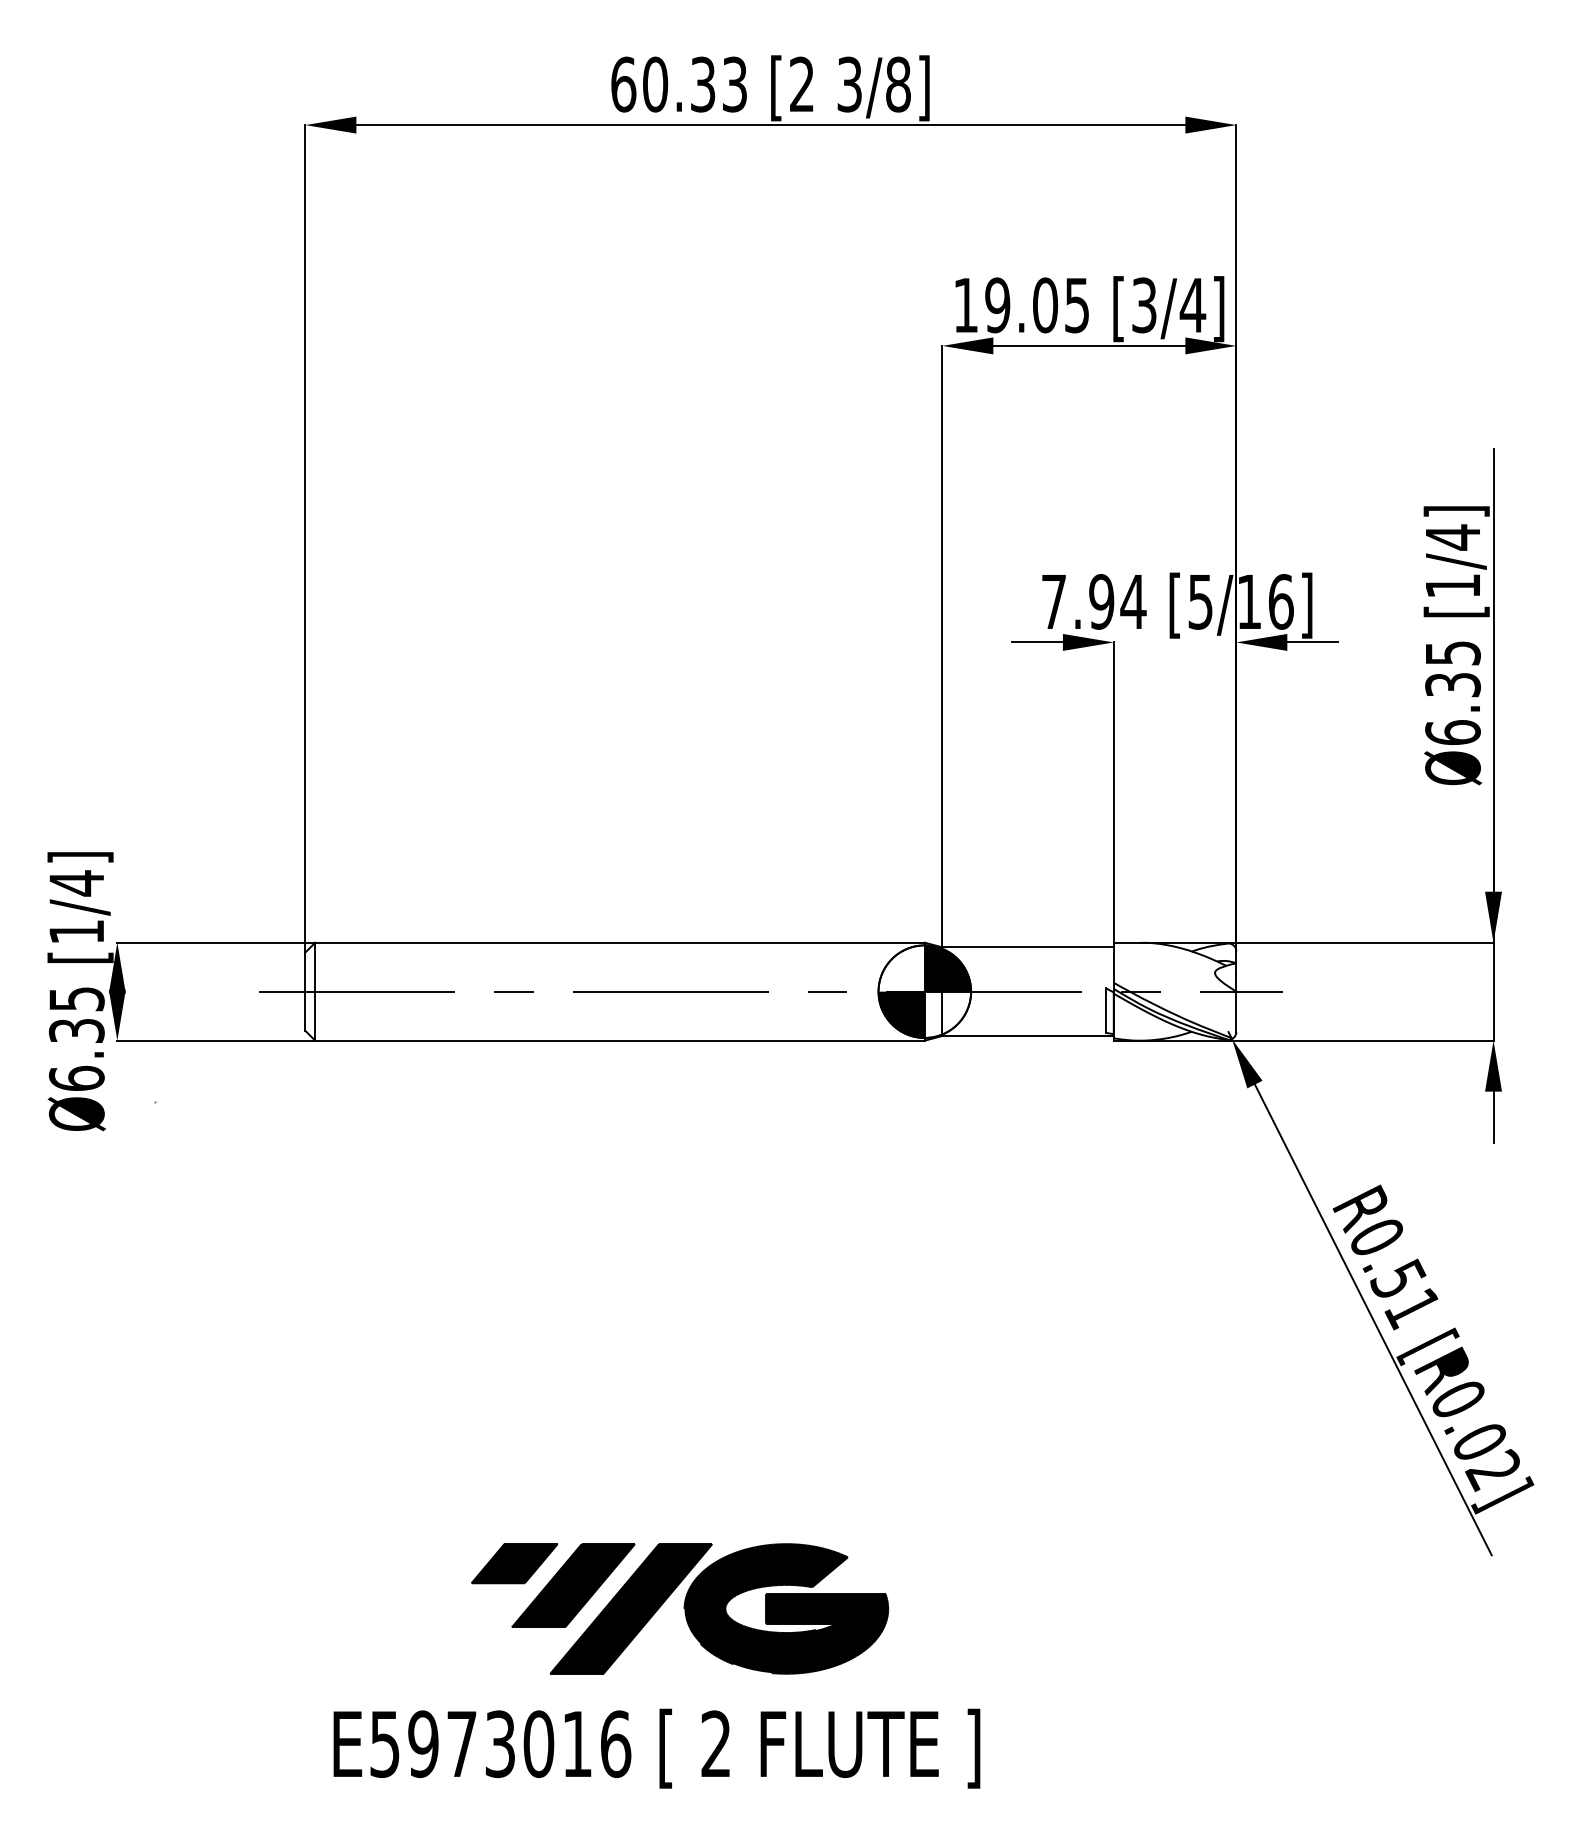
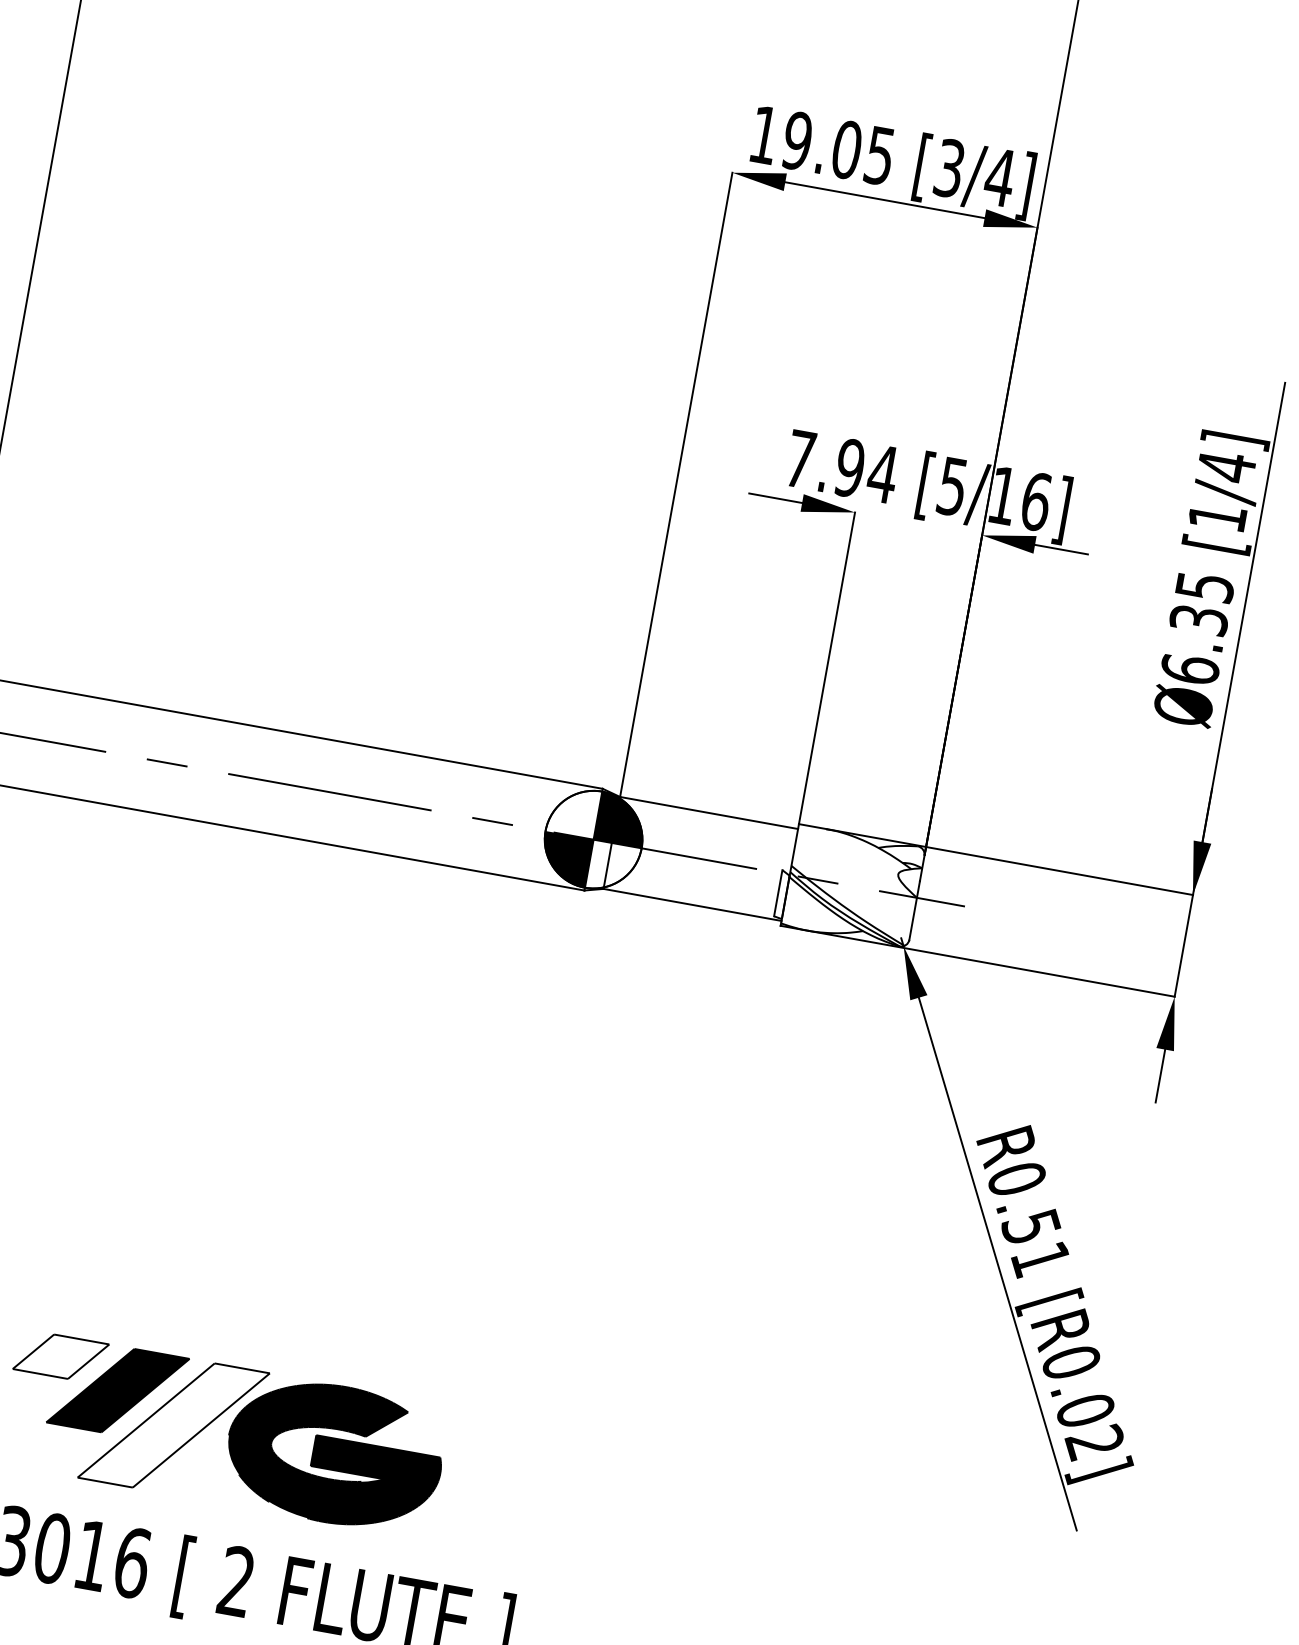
fill: (514, 1563) -> (60, 1356), removed
fill: (631, 1608) -> (174, 1425), removed

